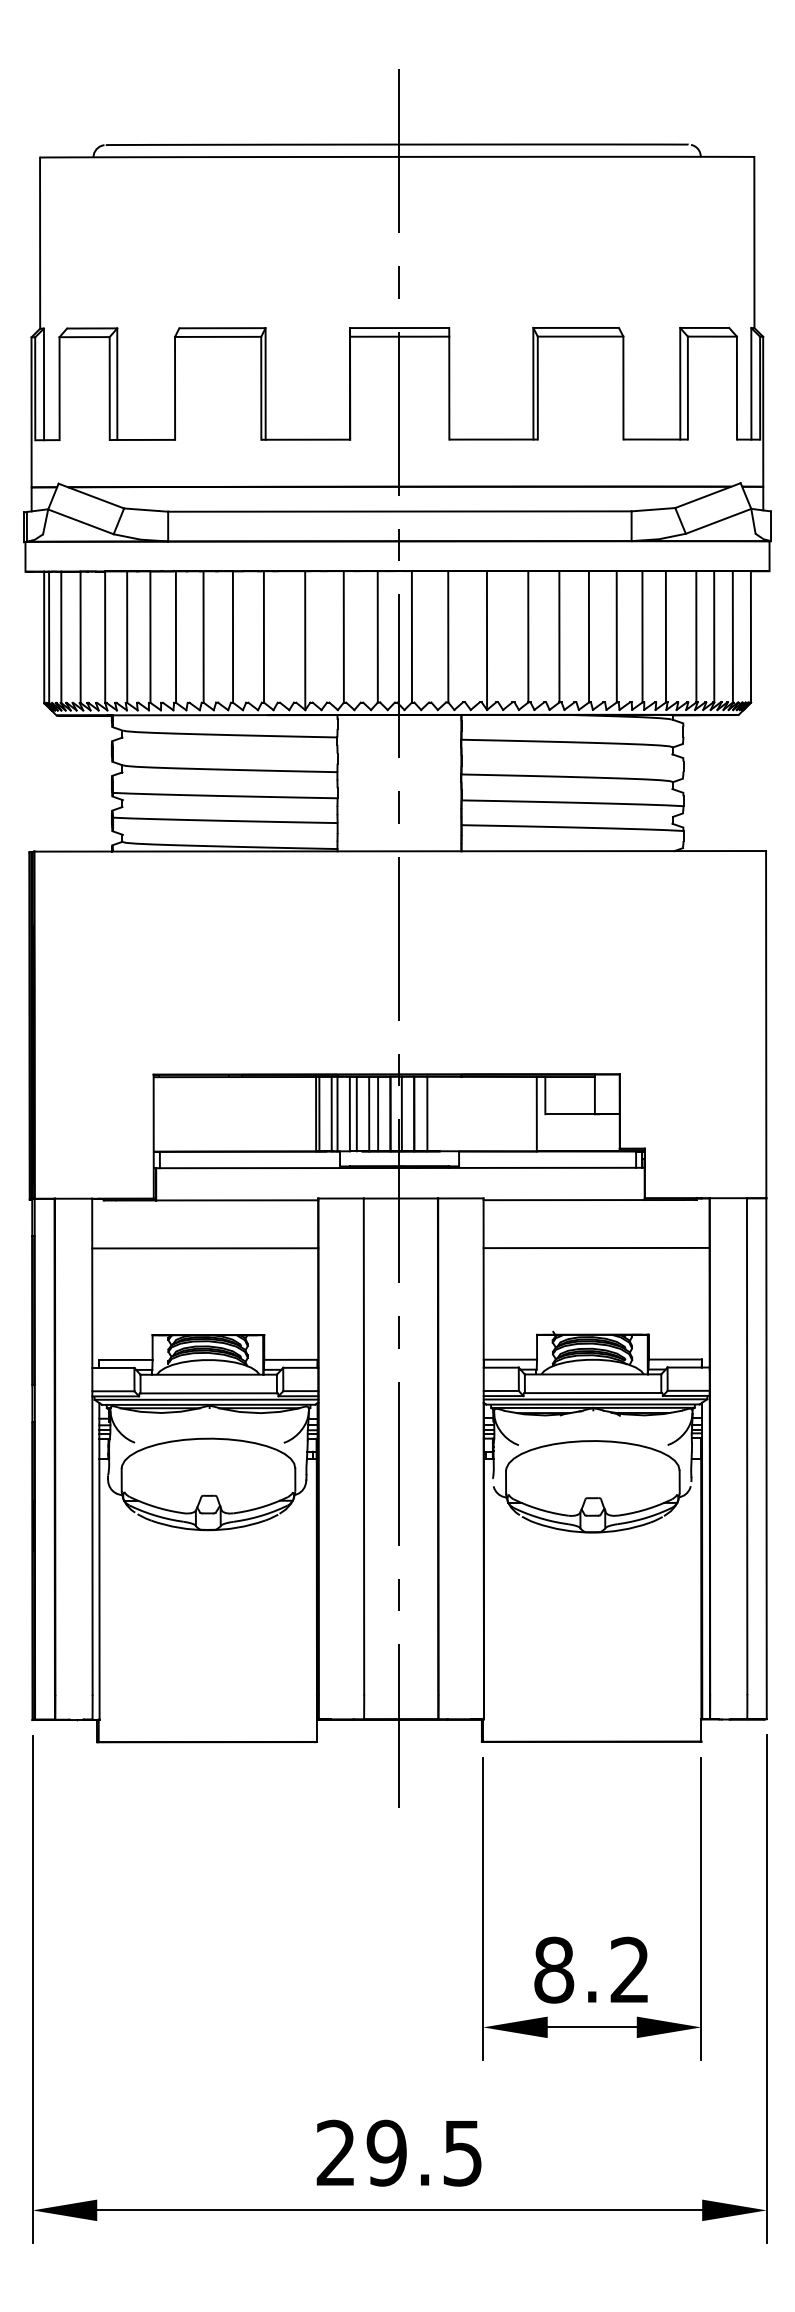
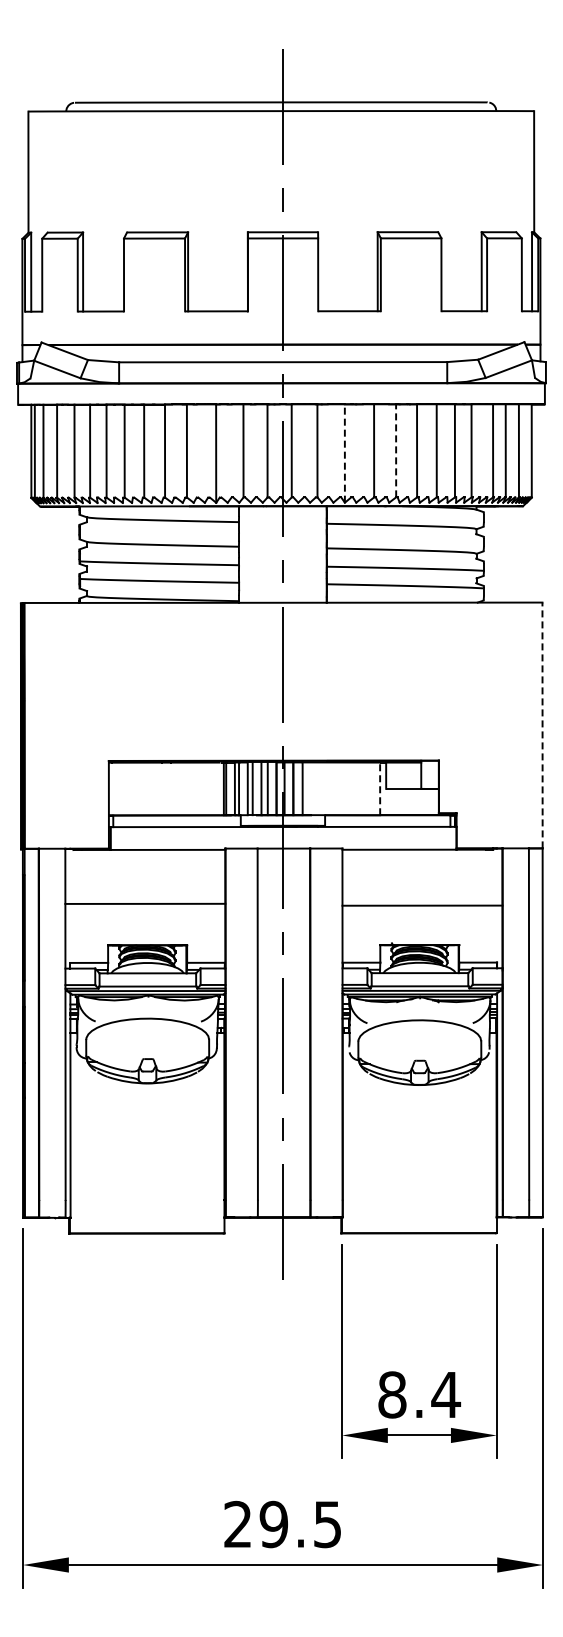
line: (559, 636) -> (396, 450), solid -> dashed
line: (486, 640) -> (344, 453), solid -> dashed
line: (766, 1024) -> (542, 725), solid -> dashed
line: (537, 1113) -> (380, 788), solid -> dashed
line: (205, 1247) -> (145, 903), moved
line: (596, 1247) -> (422, 905), moved
text: (630, 1969) -> (446, 1394), 8.2 -> 8.4

